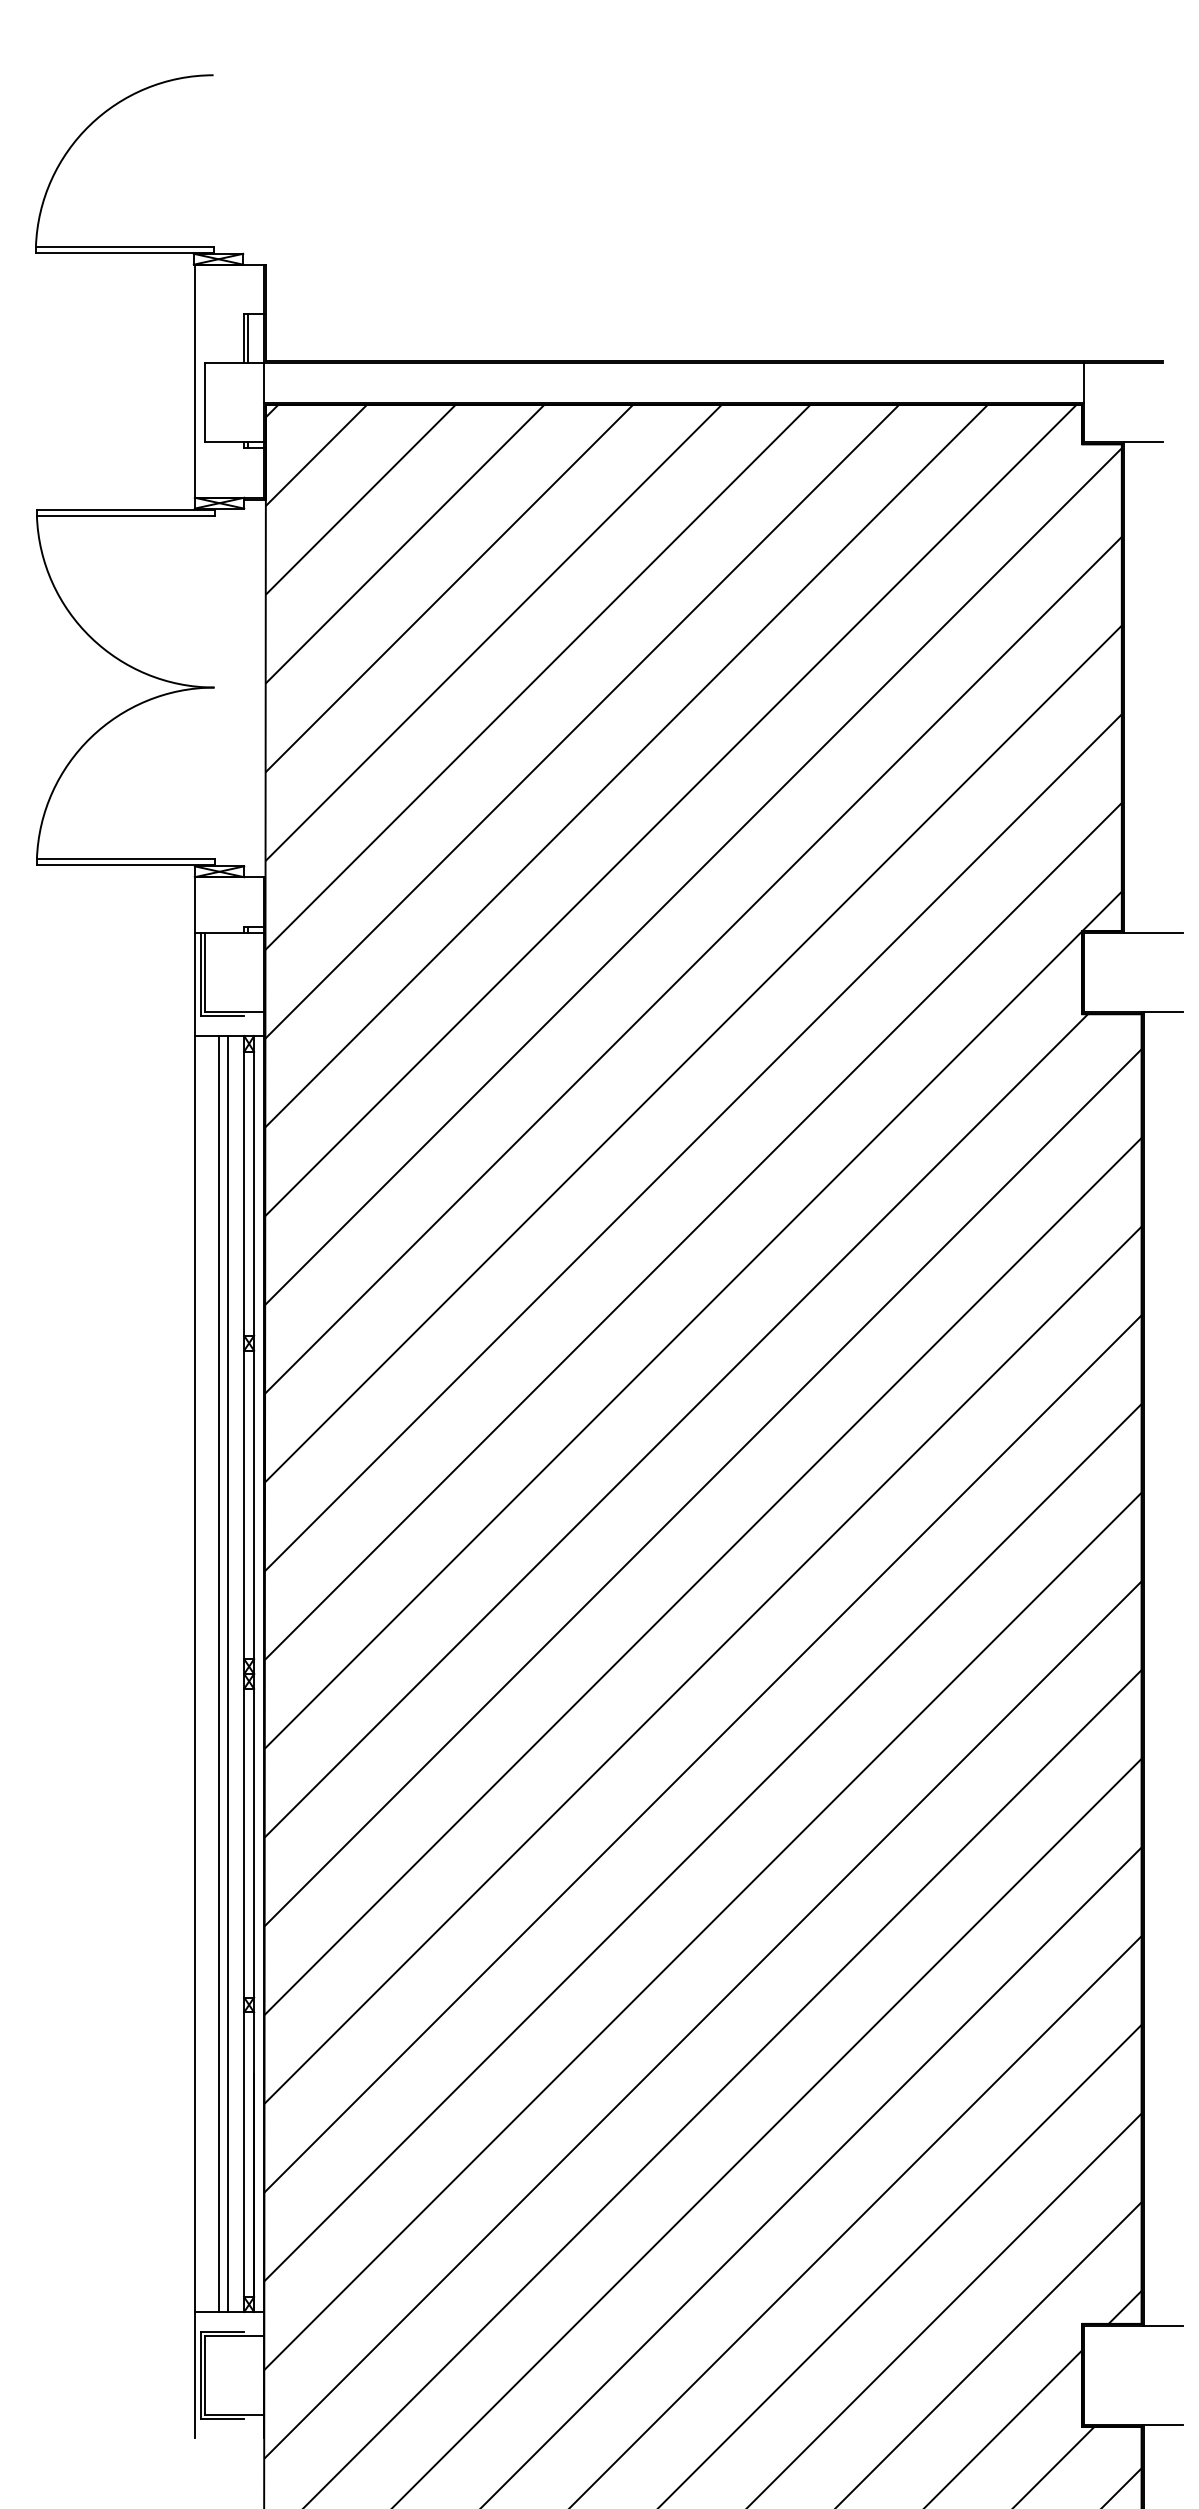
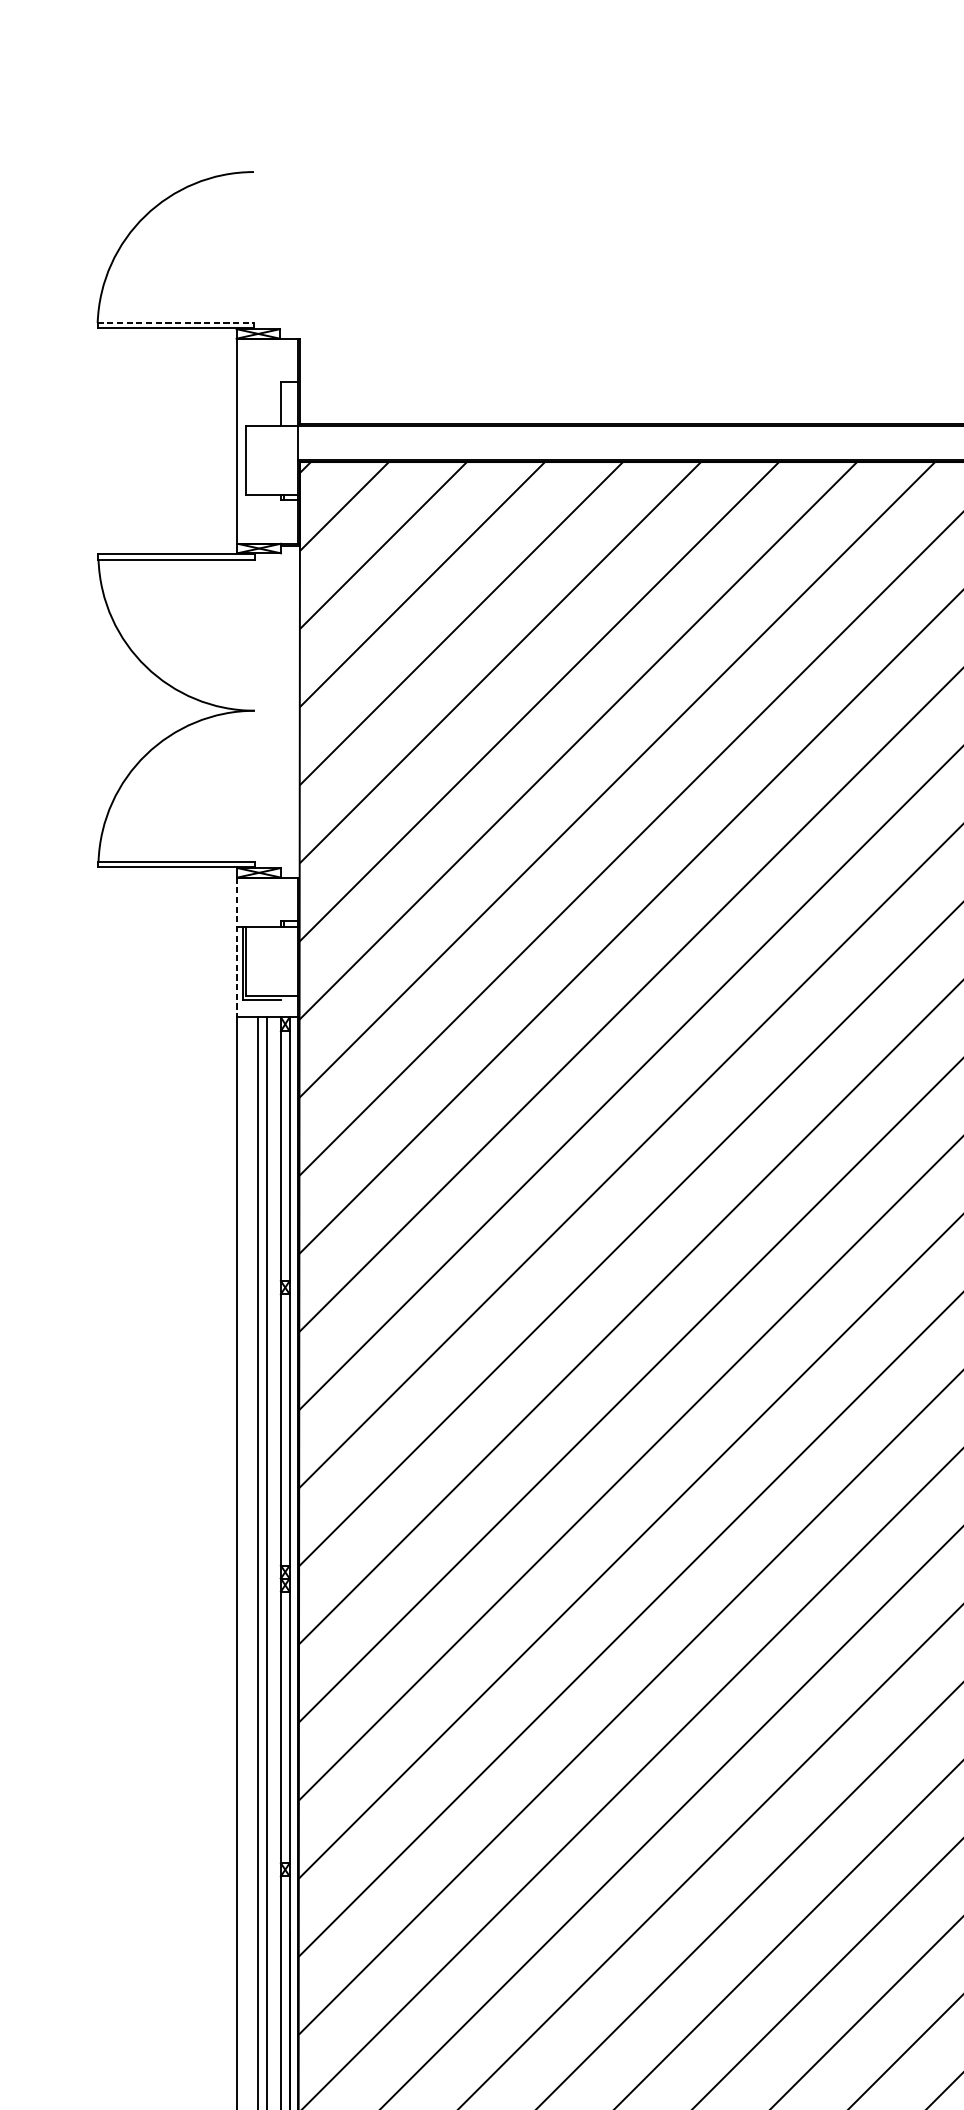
line: (124, 247) -> (175, 323), solid -> dashed
line: (248, 338) -> (284, 403), removed
line: (194, 957) -> (237, 948), solid -> dashed

